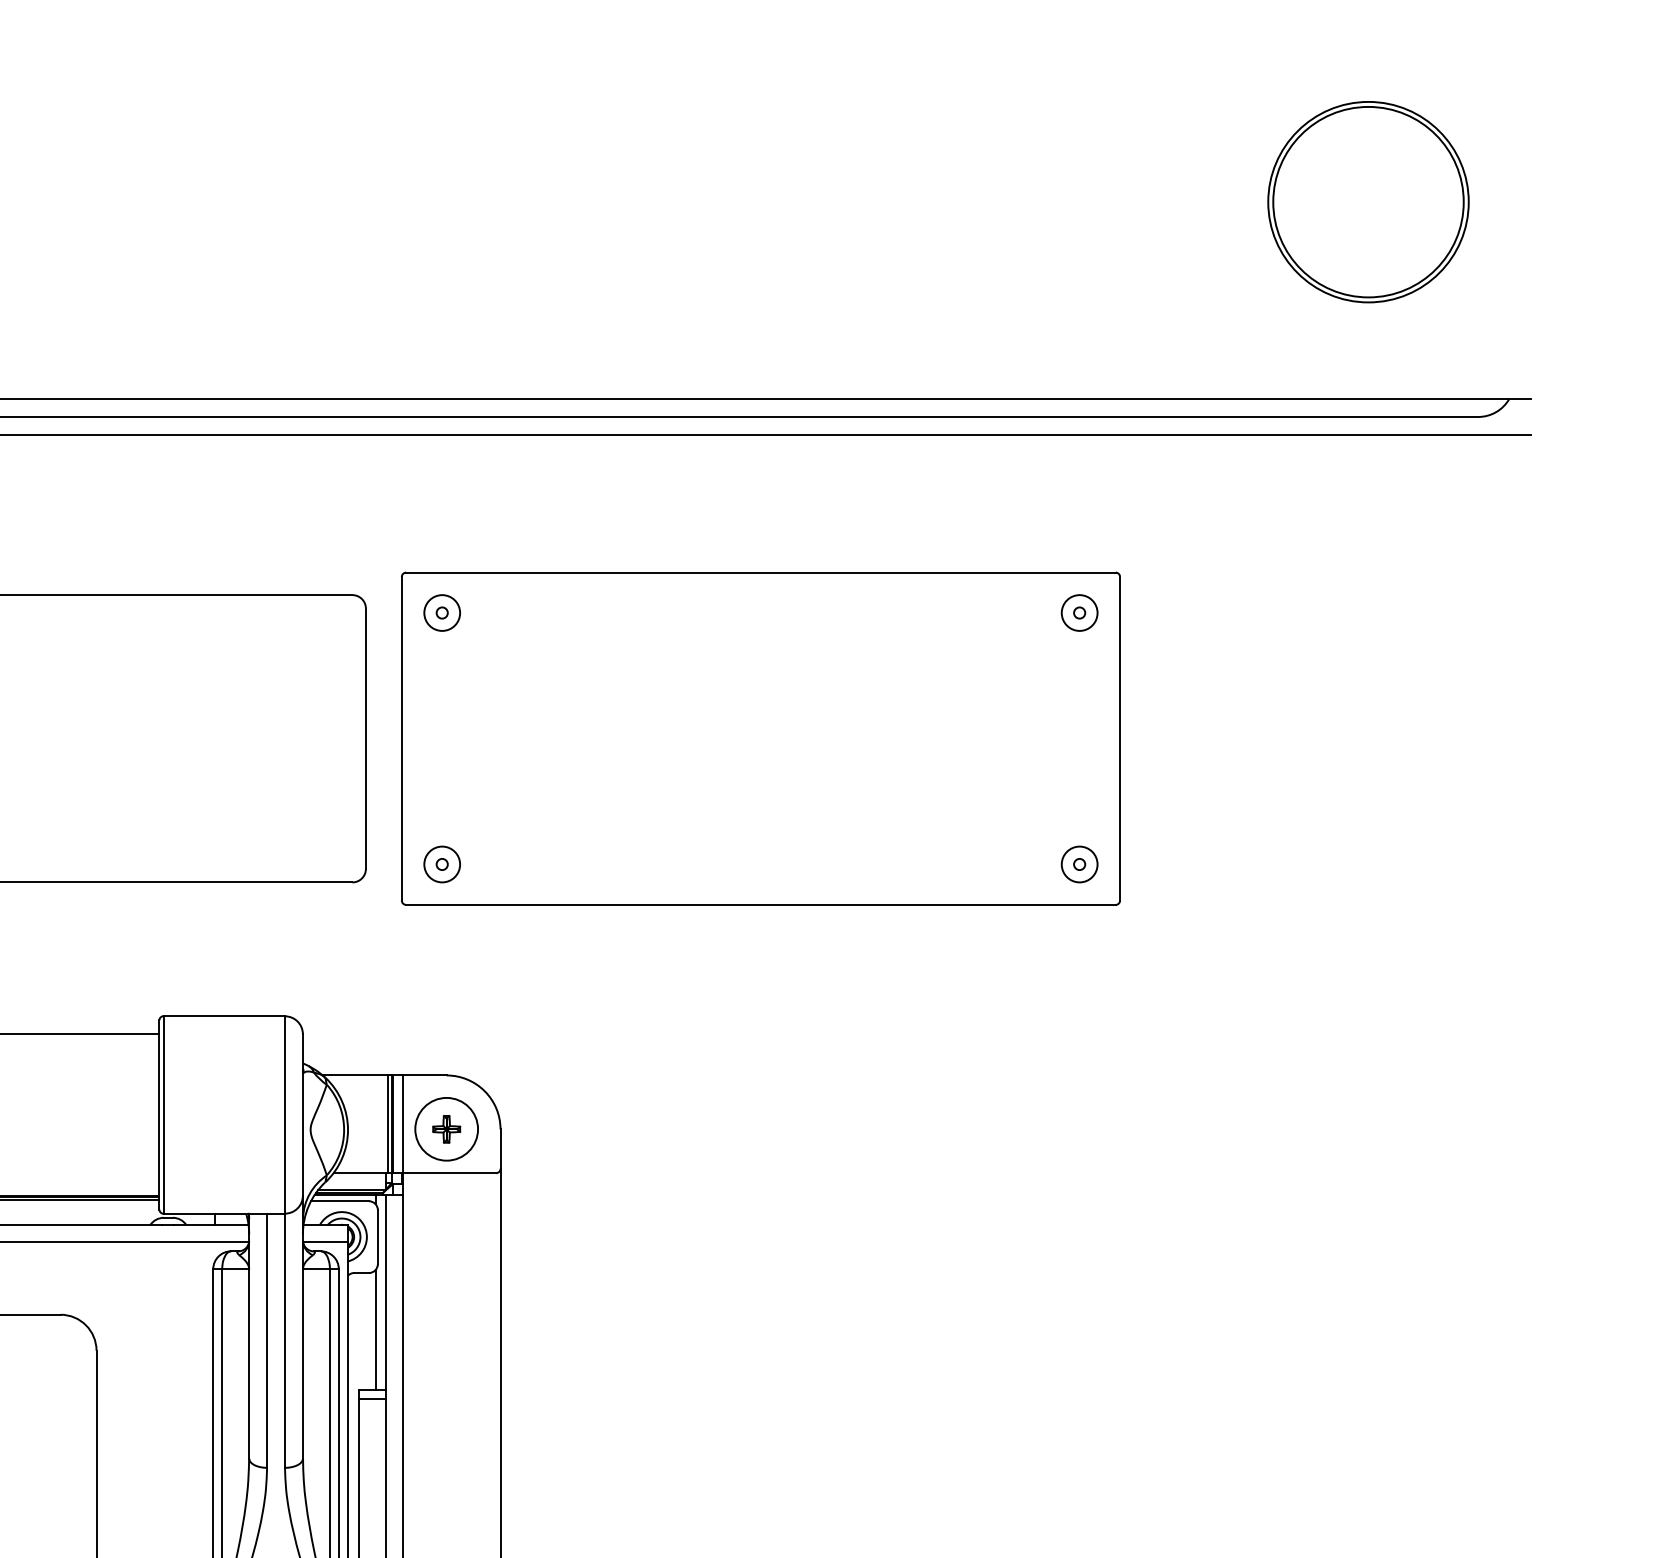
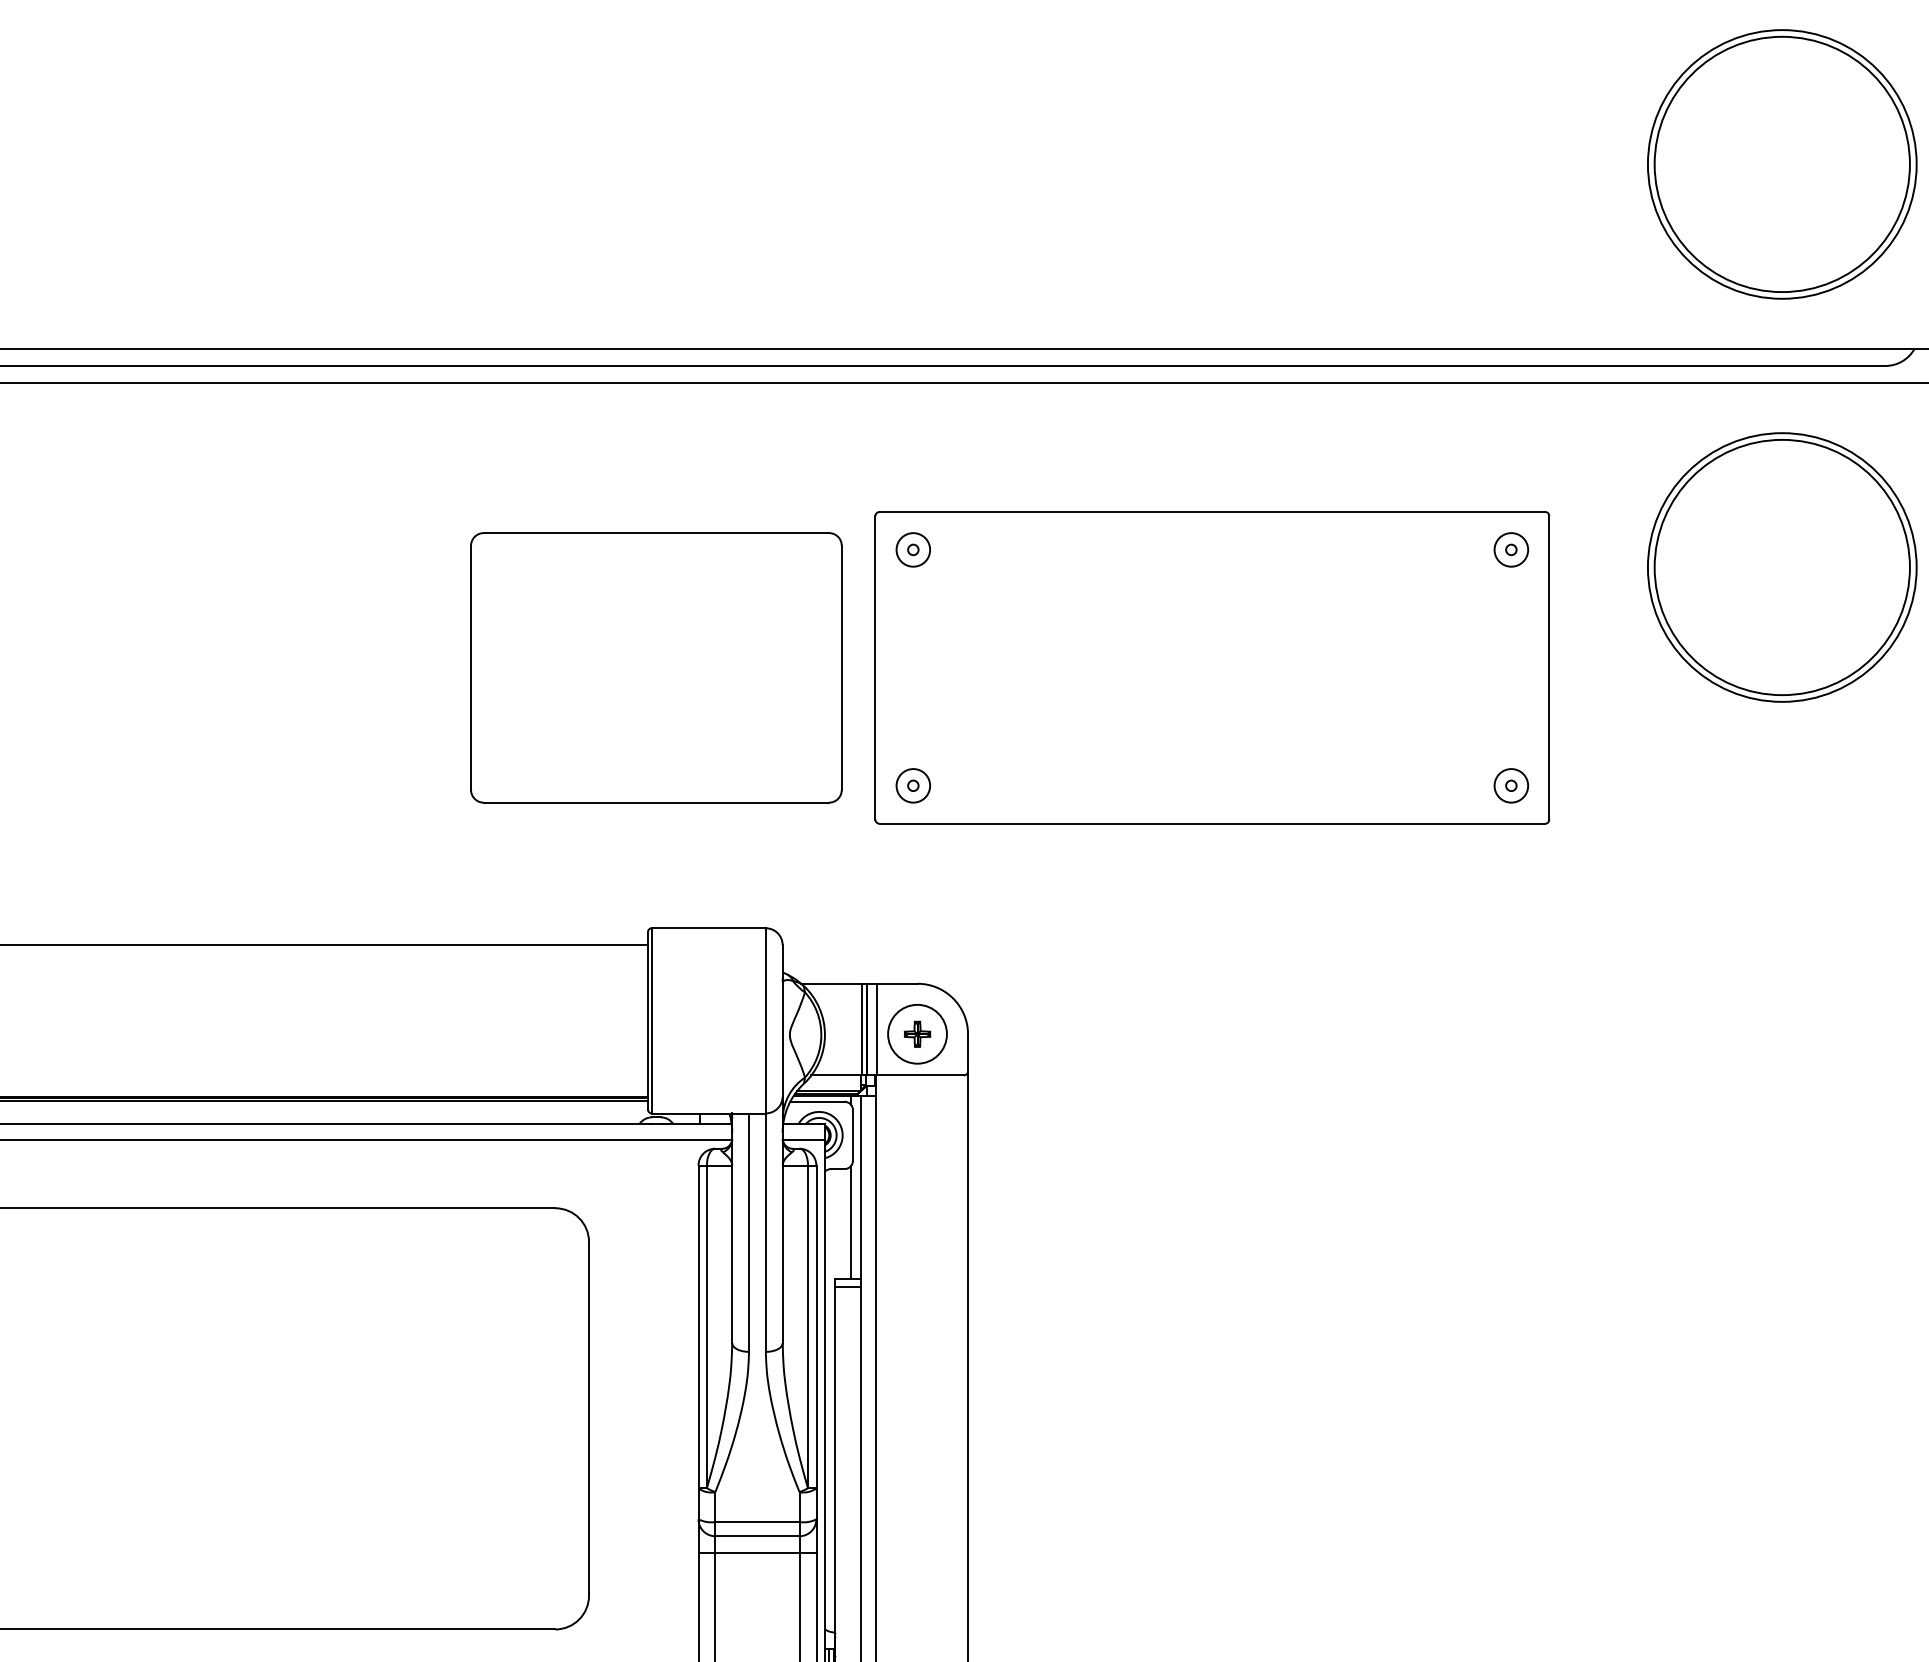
part: (1368, 202) -> (1782, 164), size x1.43
part: (1368, 631) -> (1782, 567), added

